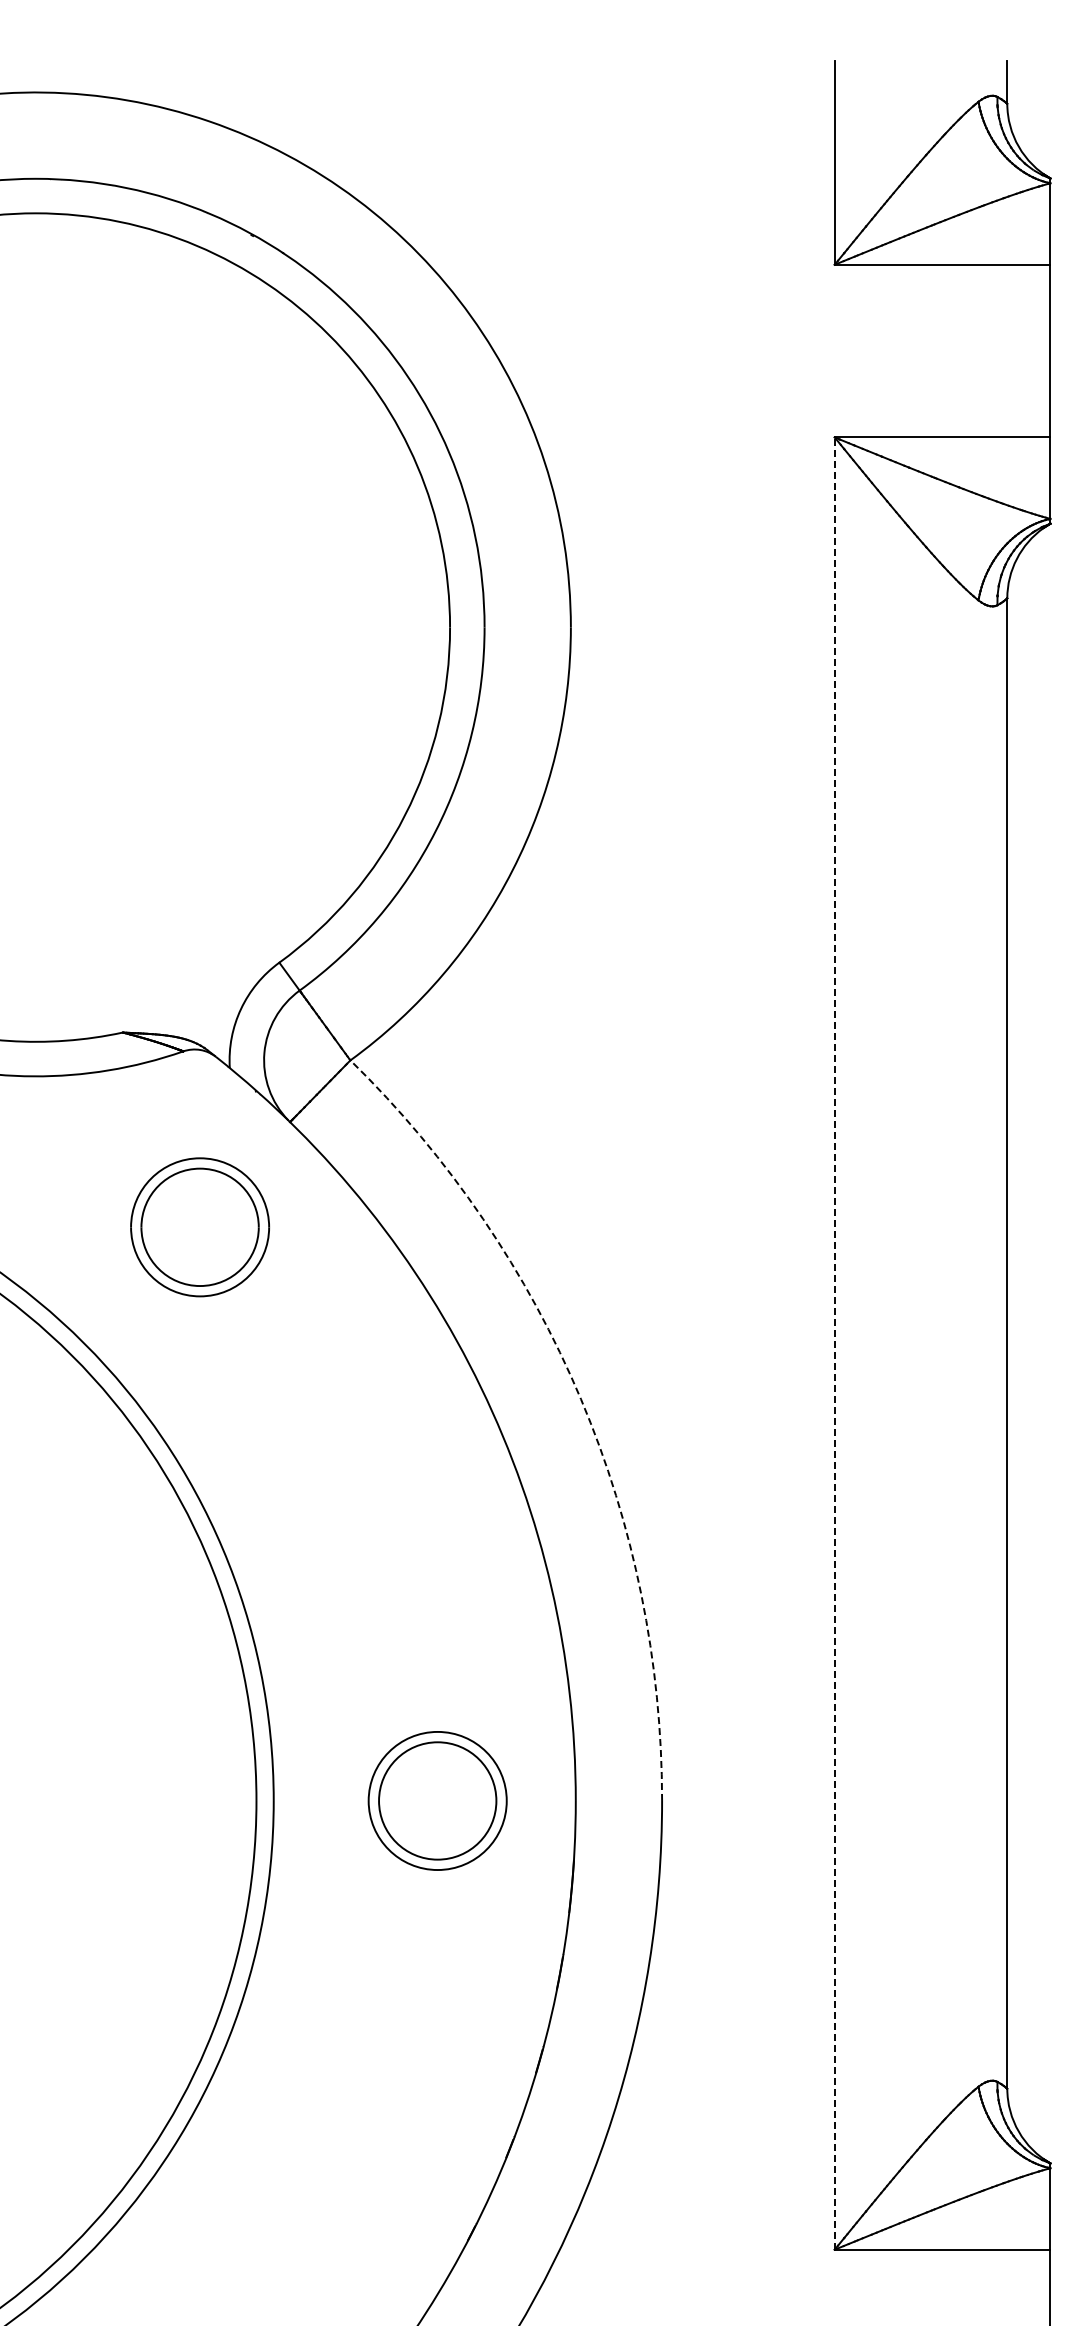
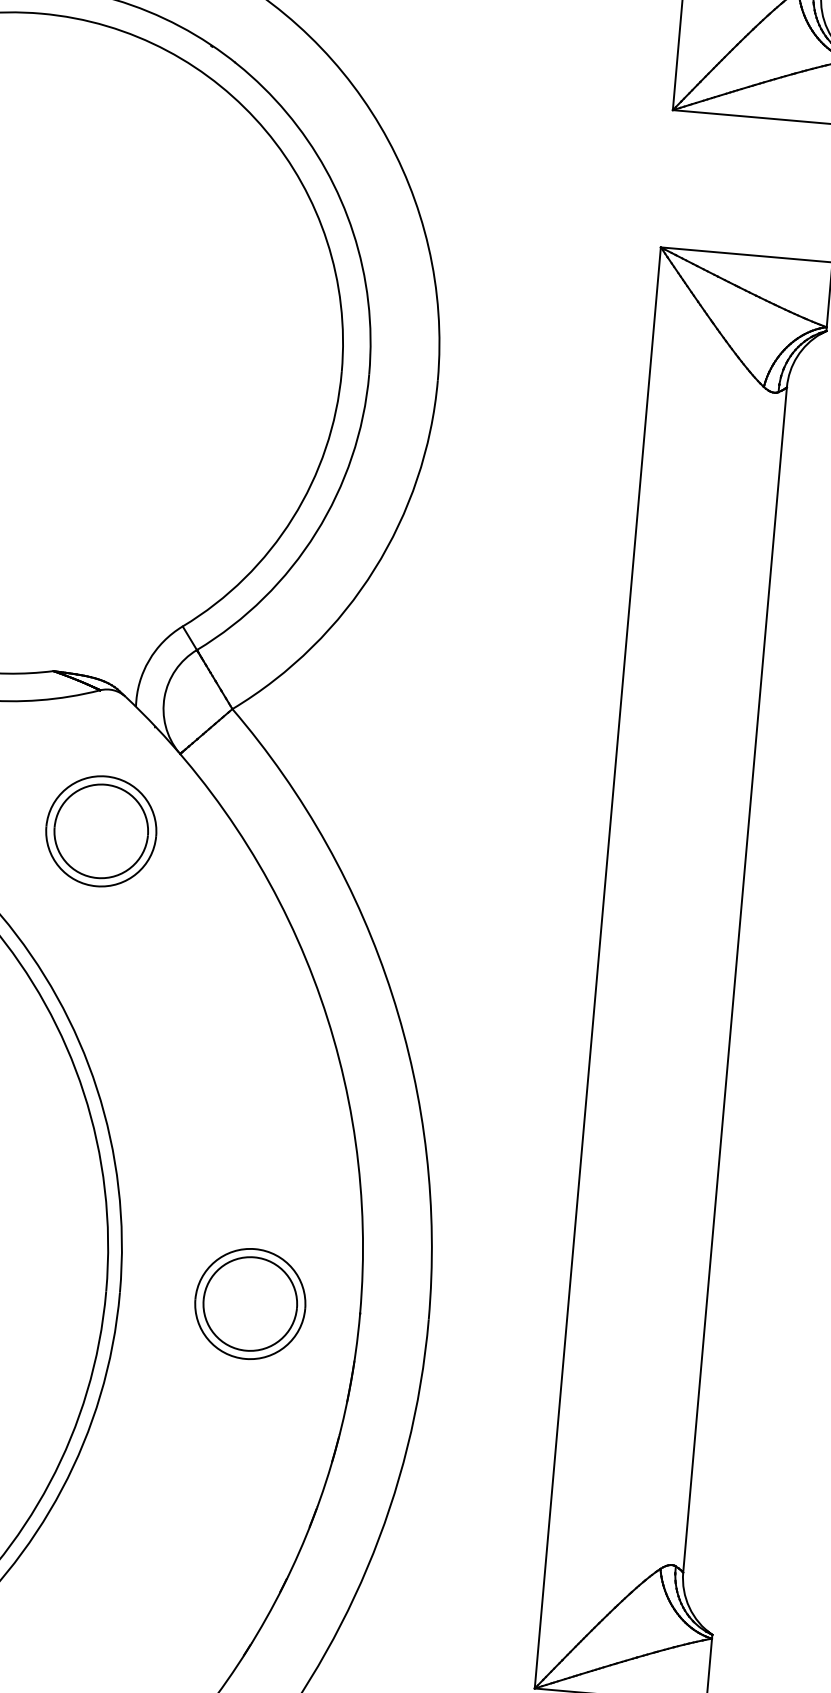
line: (834, 1343) -> (597, 967), dashed -> solid
arc: (581, 1399) -> (392, 994), dashed -> solid

